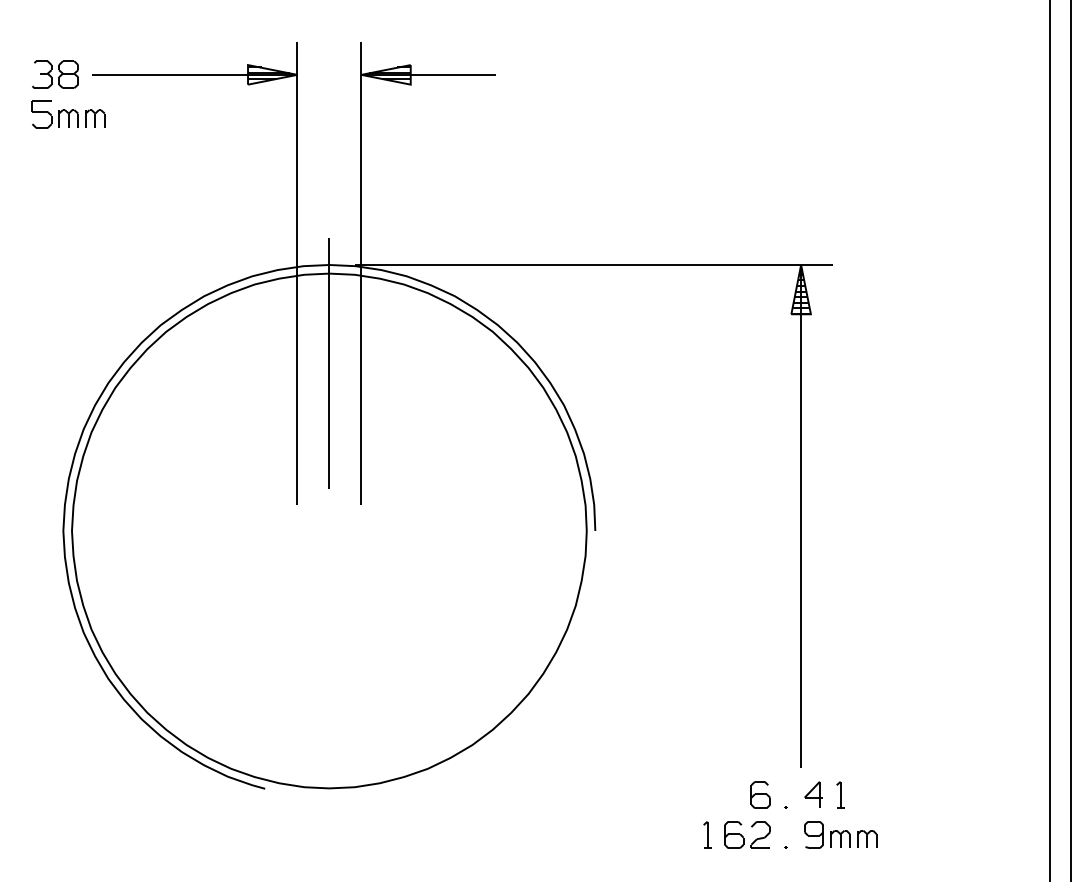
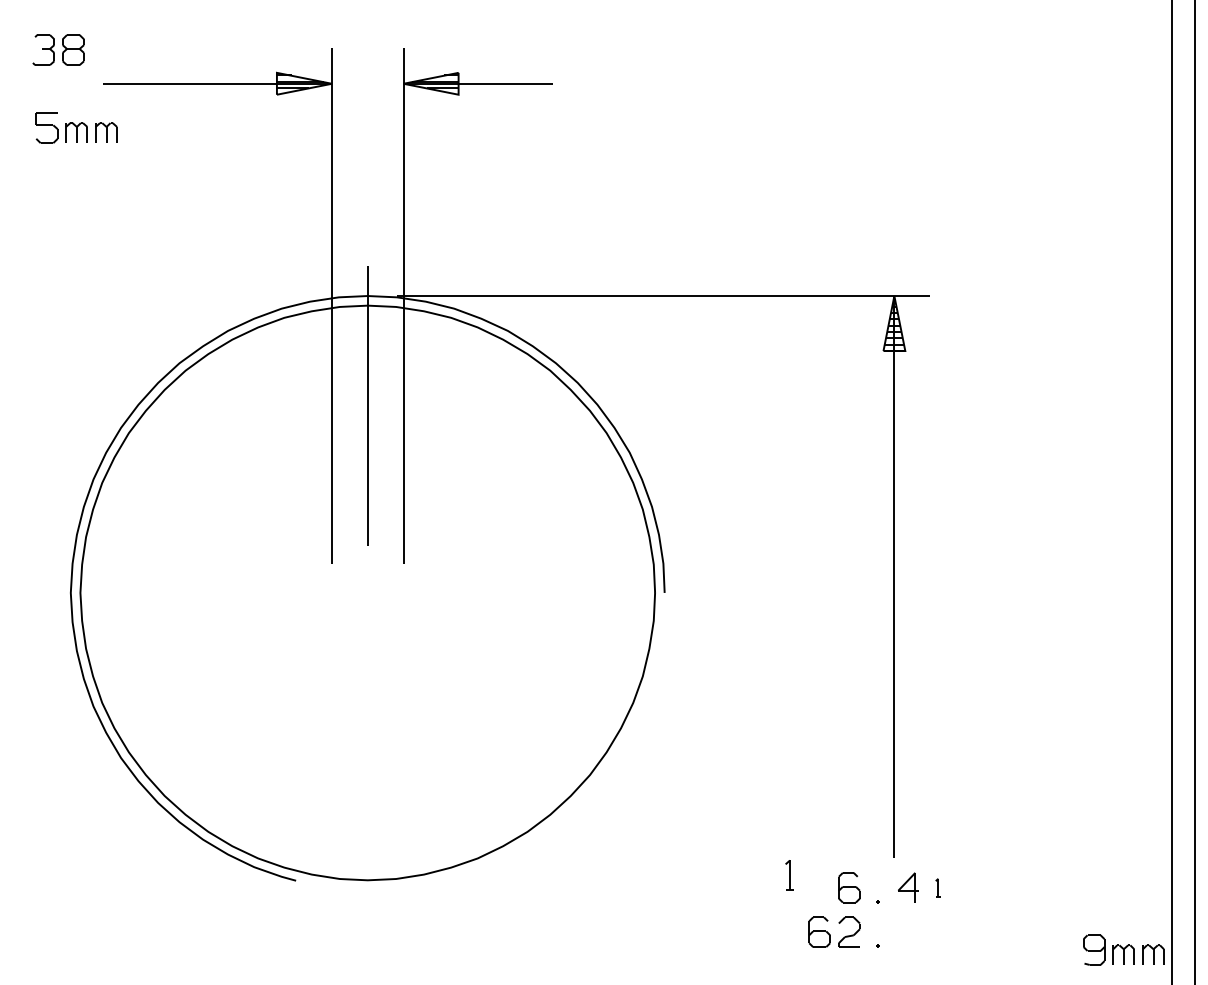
part: (55, 74) -> (58, 49), moved
part: (840, 794) -> (938, 887), size x0.6
part: (707, 834) -> (789, 874), moved
part: (840, 834) -> (1123, 949), moved

